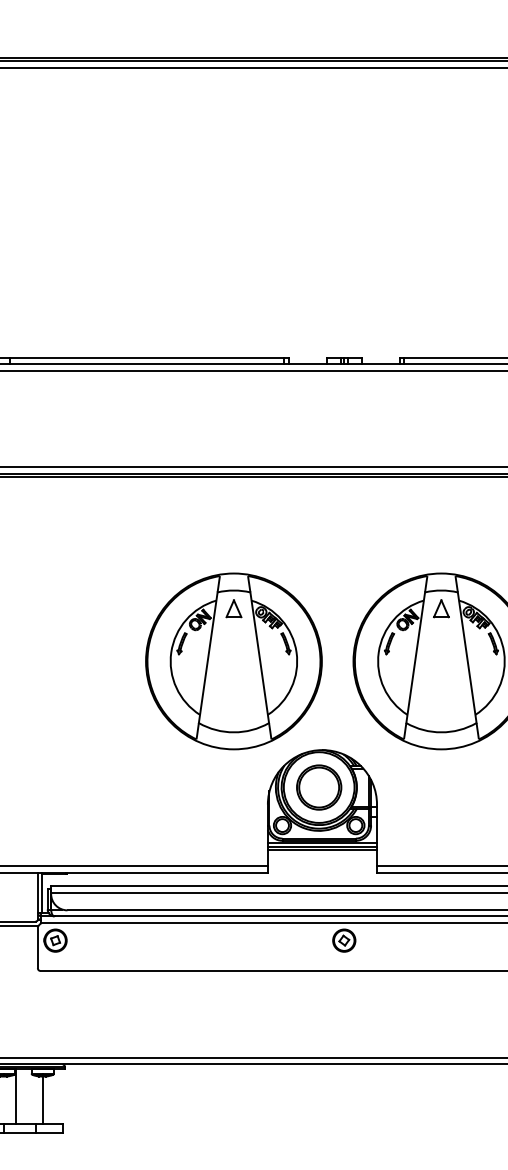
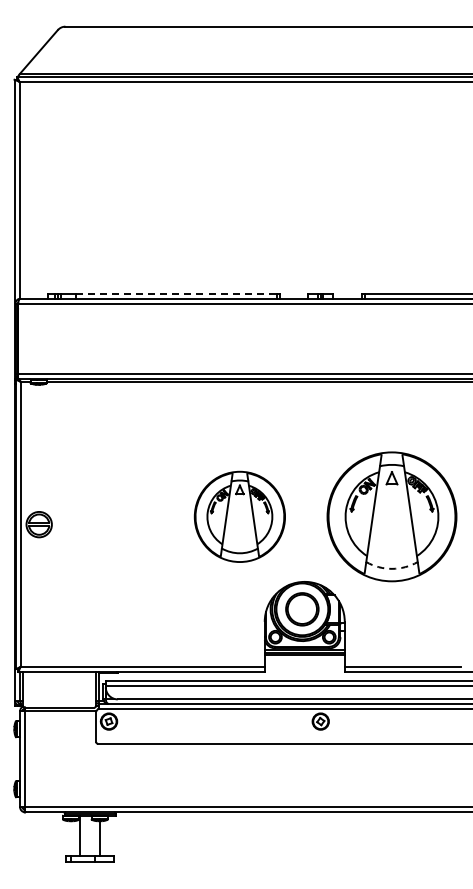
line: (147, 358) -> (176, 294), solid -> dashed
part: (233, 660) -> (239, 516), size x0.7
arc: (442, 731) -> (392, 568), solid -> dashed

